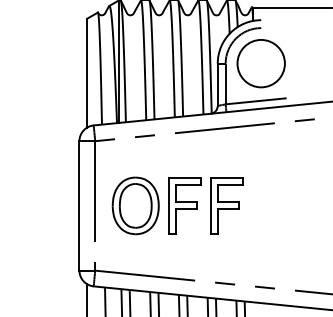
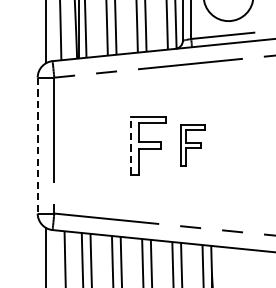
line: (79, 205) -> (37, 145), solid -> dashed
part: (135, 205) -> (96, 145), removed
line: (168, 205) -> (131, 145), solid -> dashed
part: (226, 205) -> (192, 145), size x0.7

